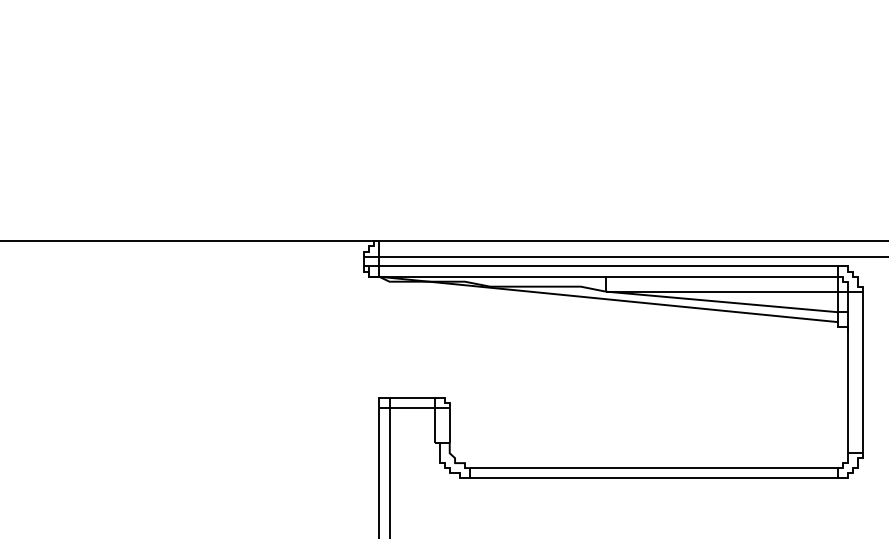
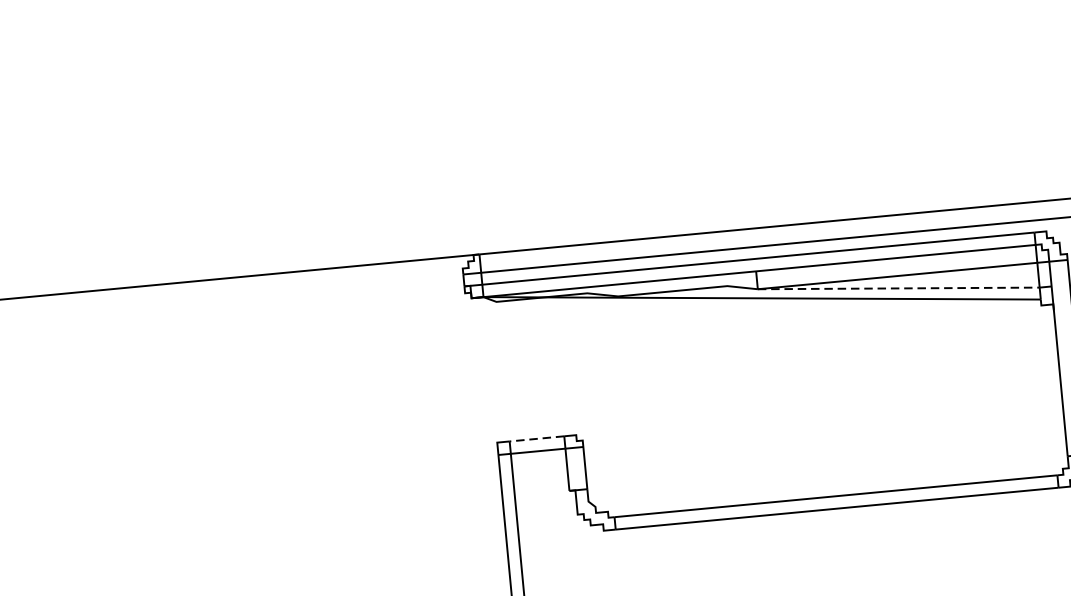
line: (721, 301) -> (898, 287), solid -> dashed
line: (412, 397) -> (537, 438), solid -> dashed

